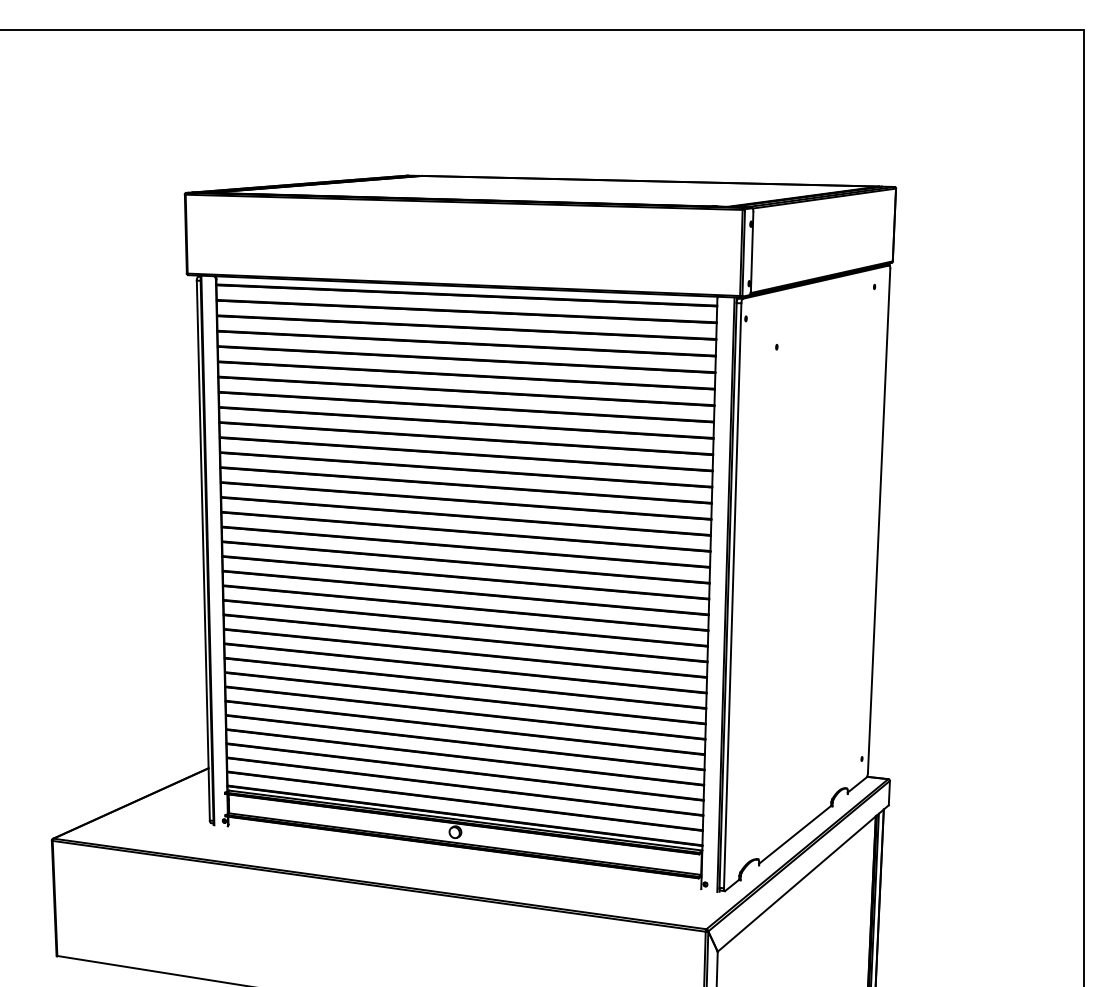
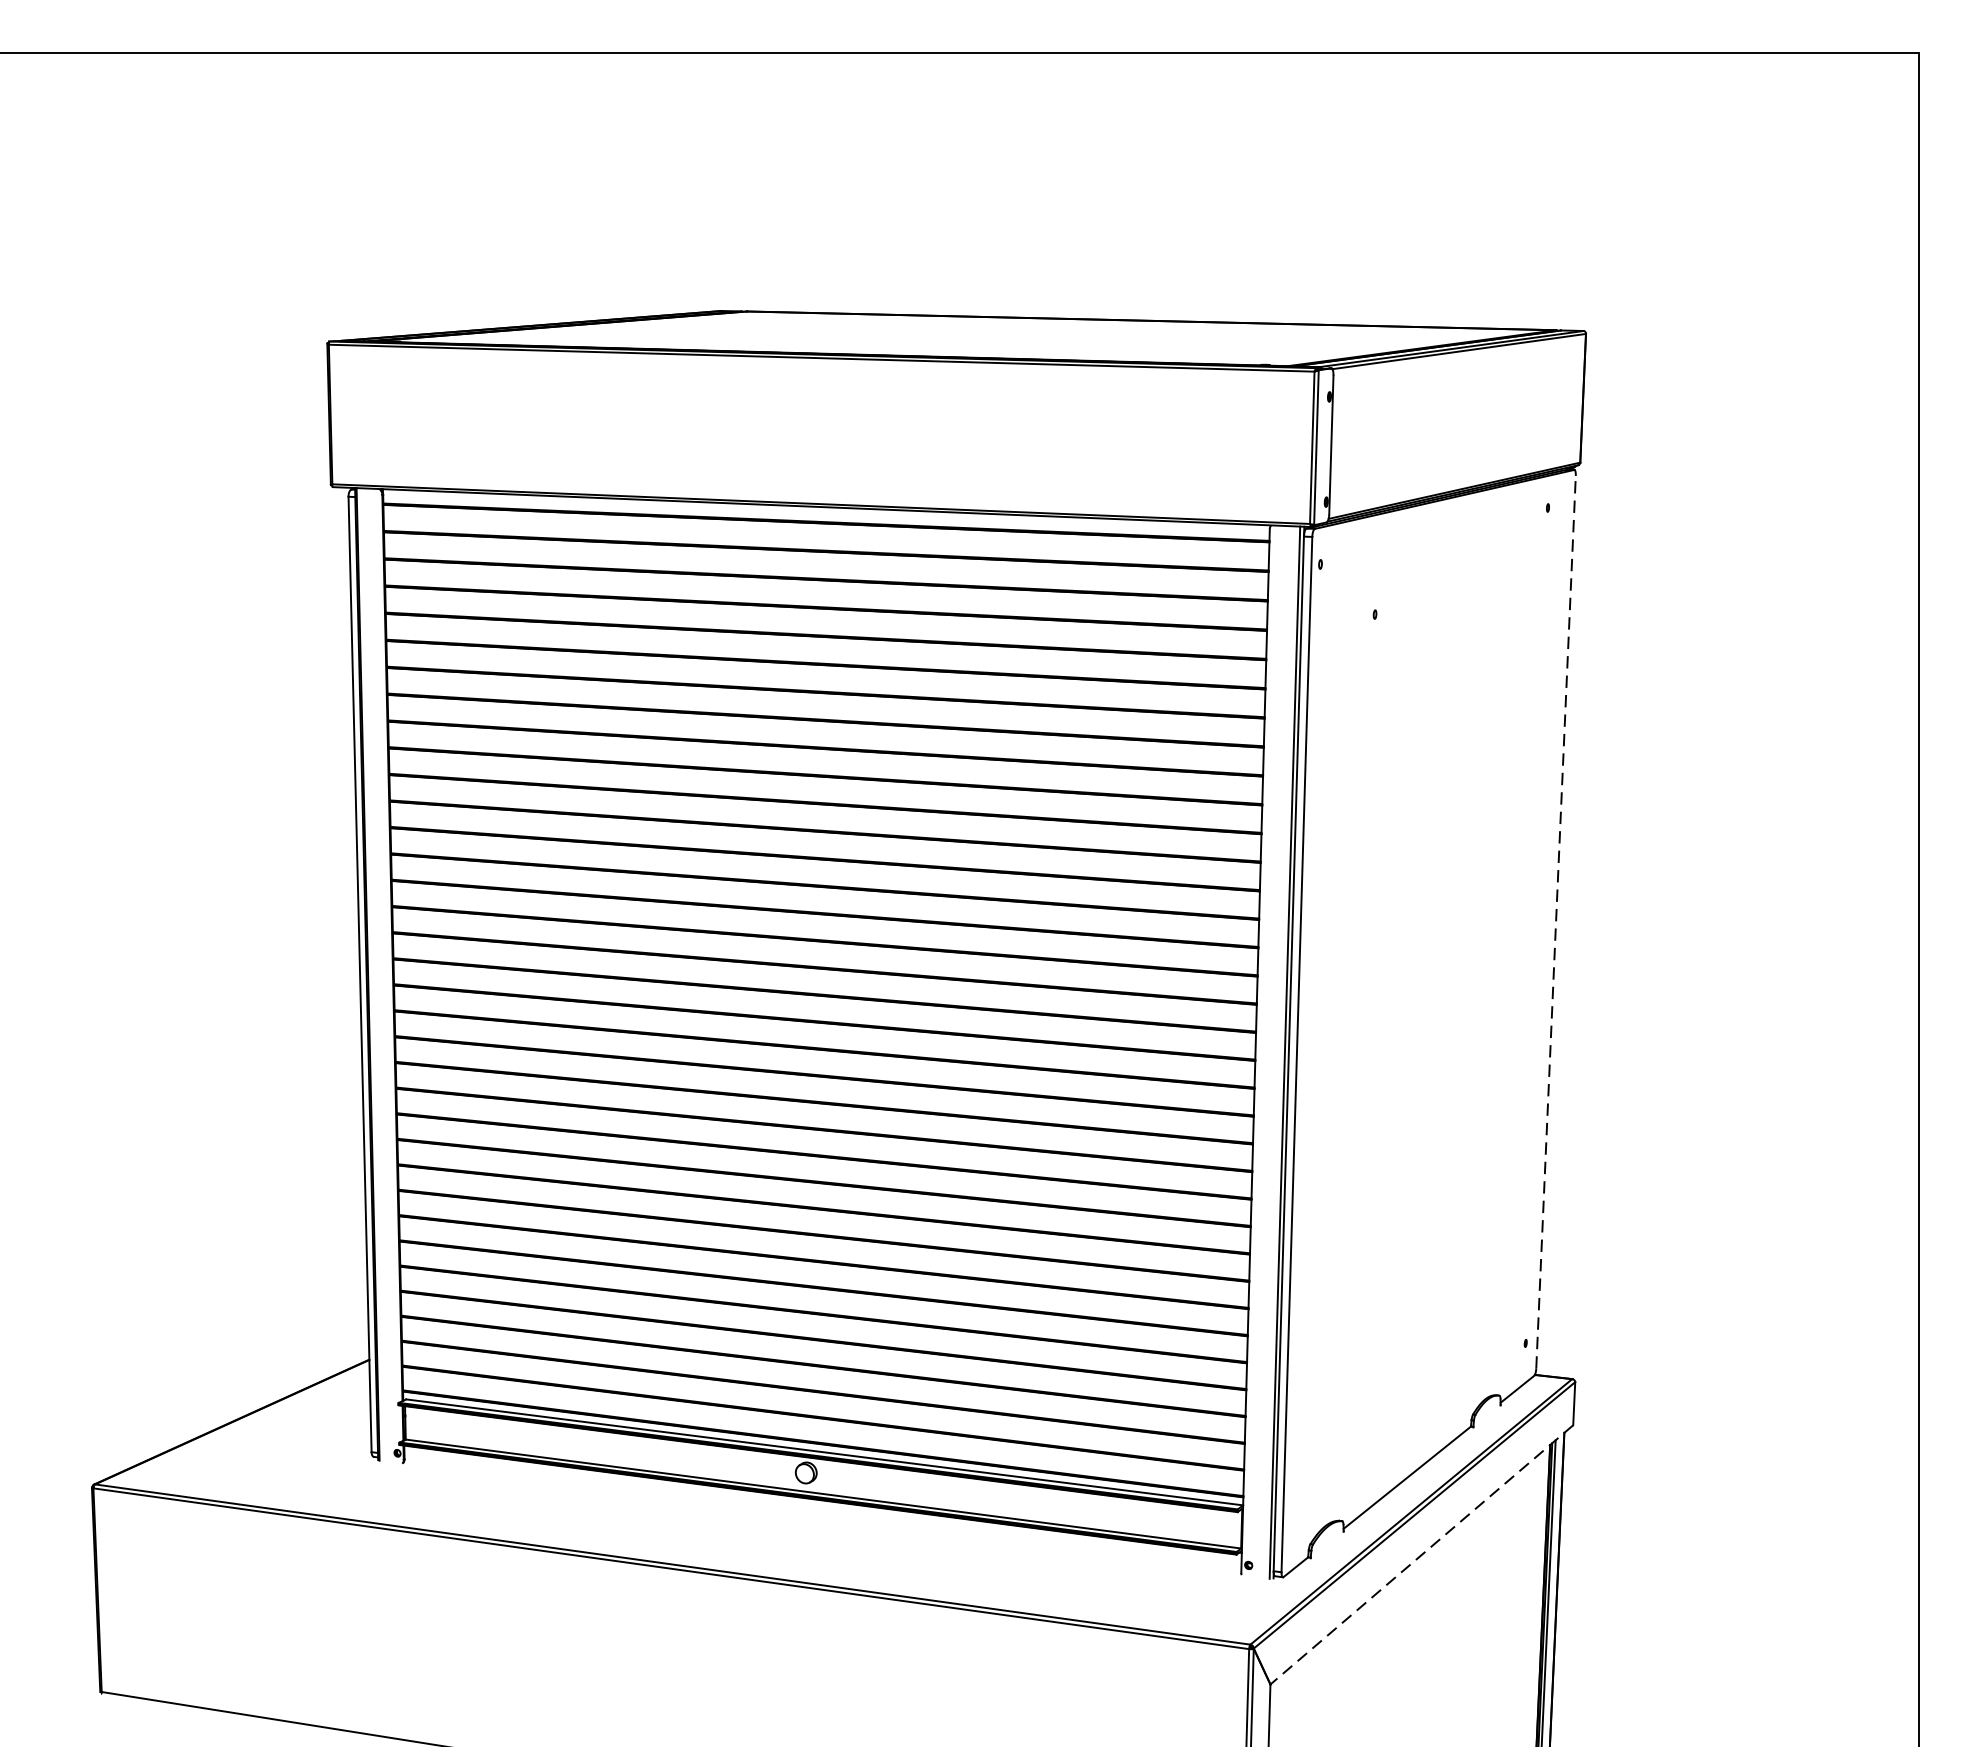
line: (879, 520) -> (1556, 921), solid -> dashed
line: (803, 878) -> (1422, 1554), solid -> dashed

